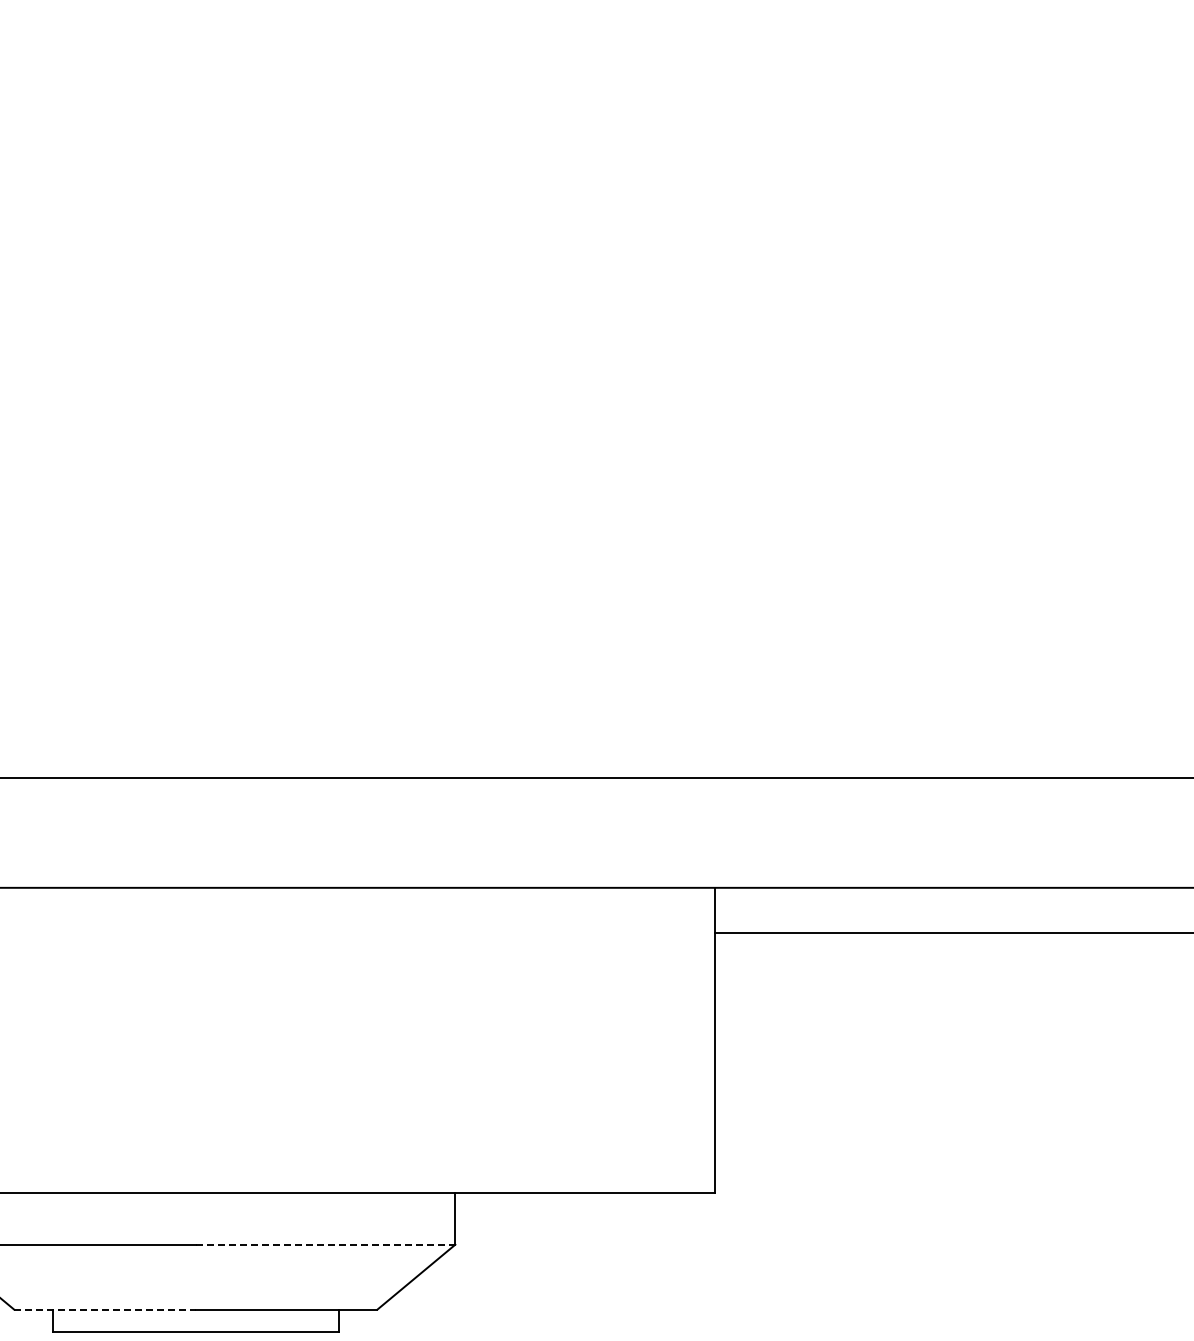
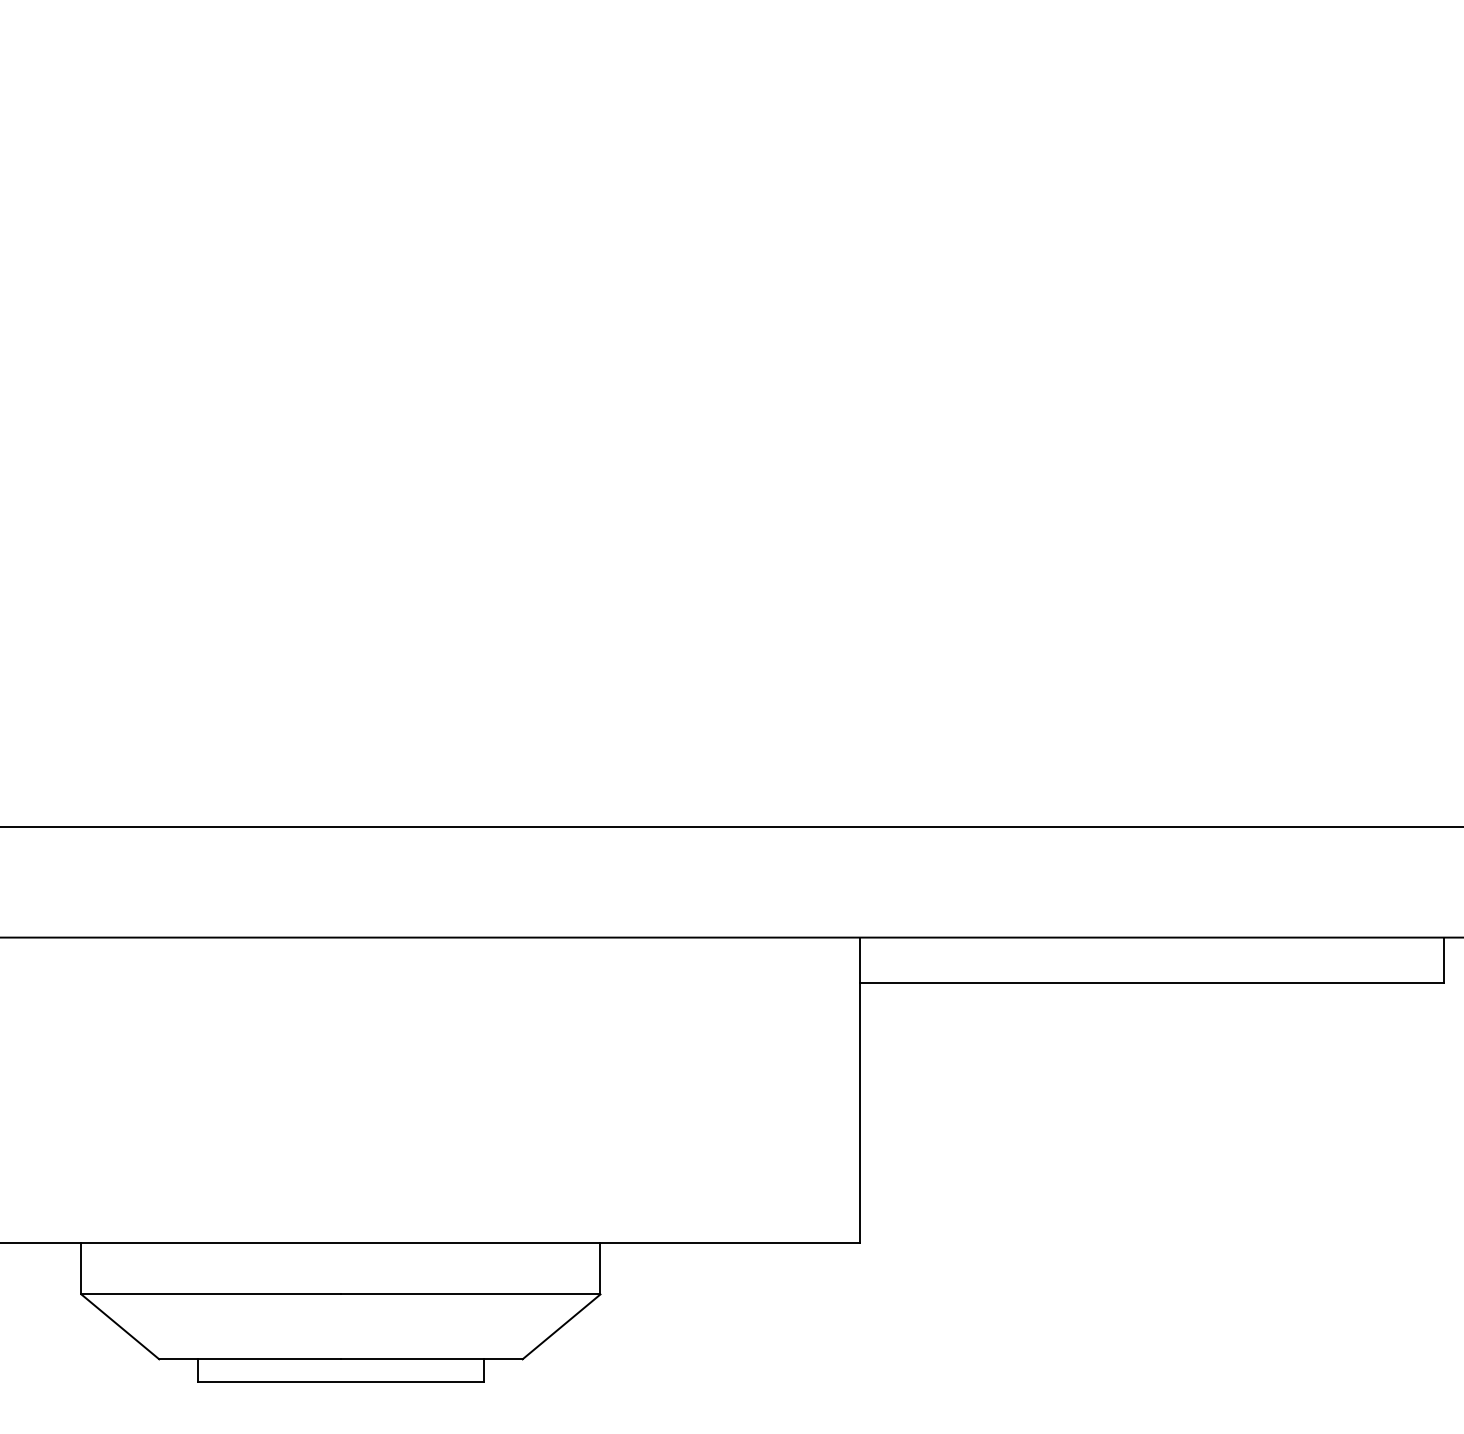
line: (325, 1244) -> (470, 1294), dashed -> solid
line: (105, 1309) -> (250, 1359), dashed -> solid

